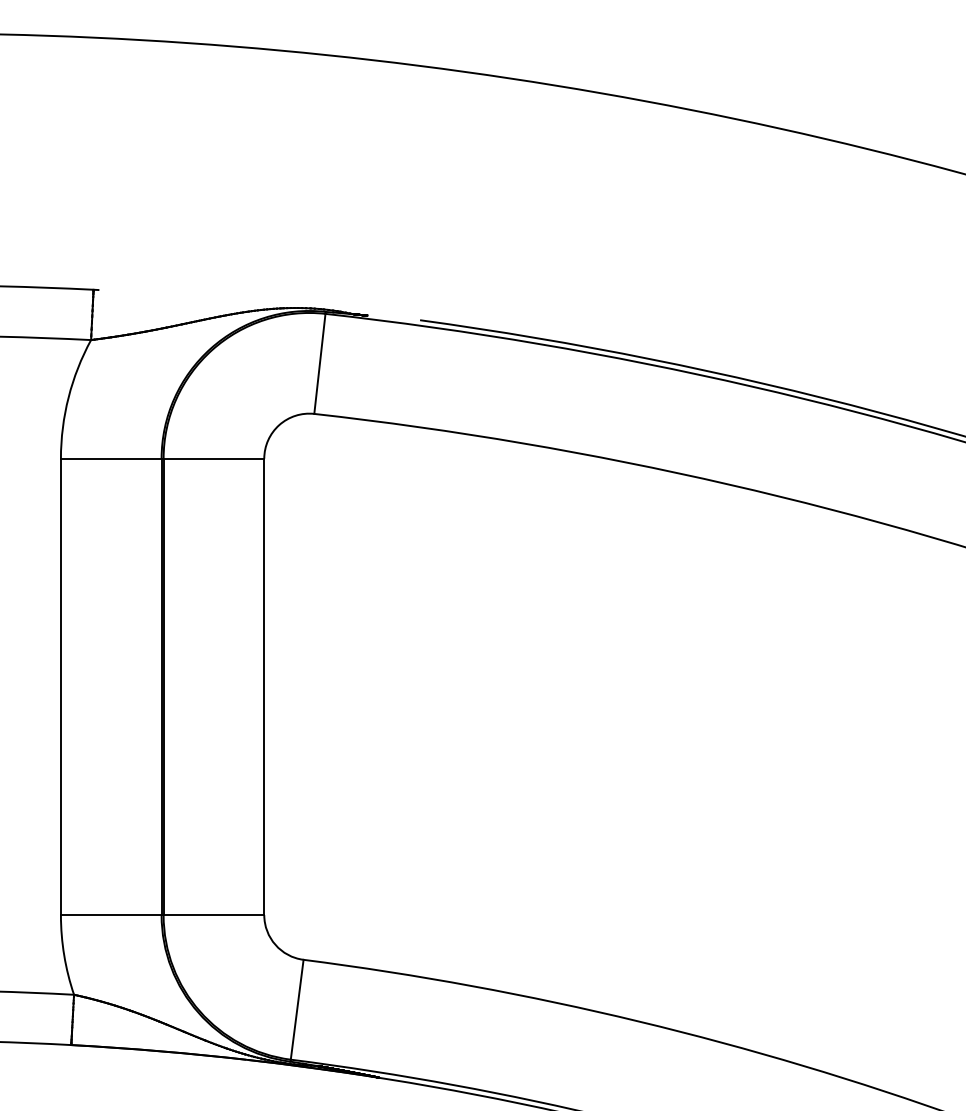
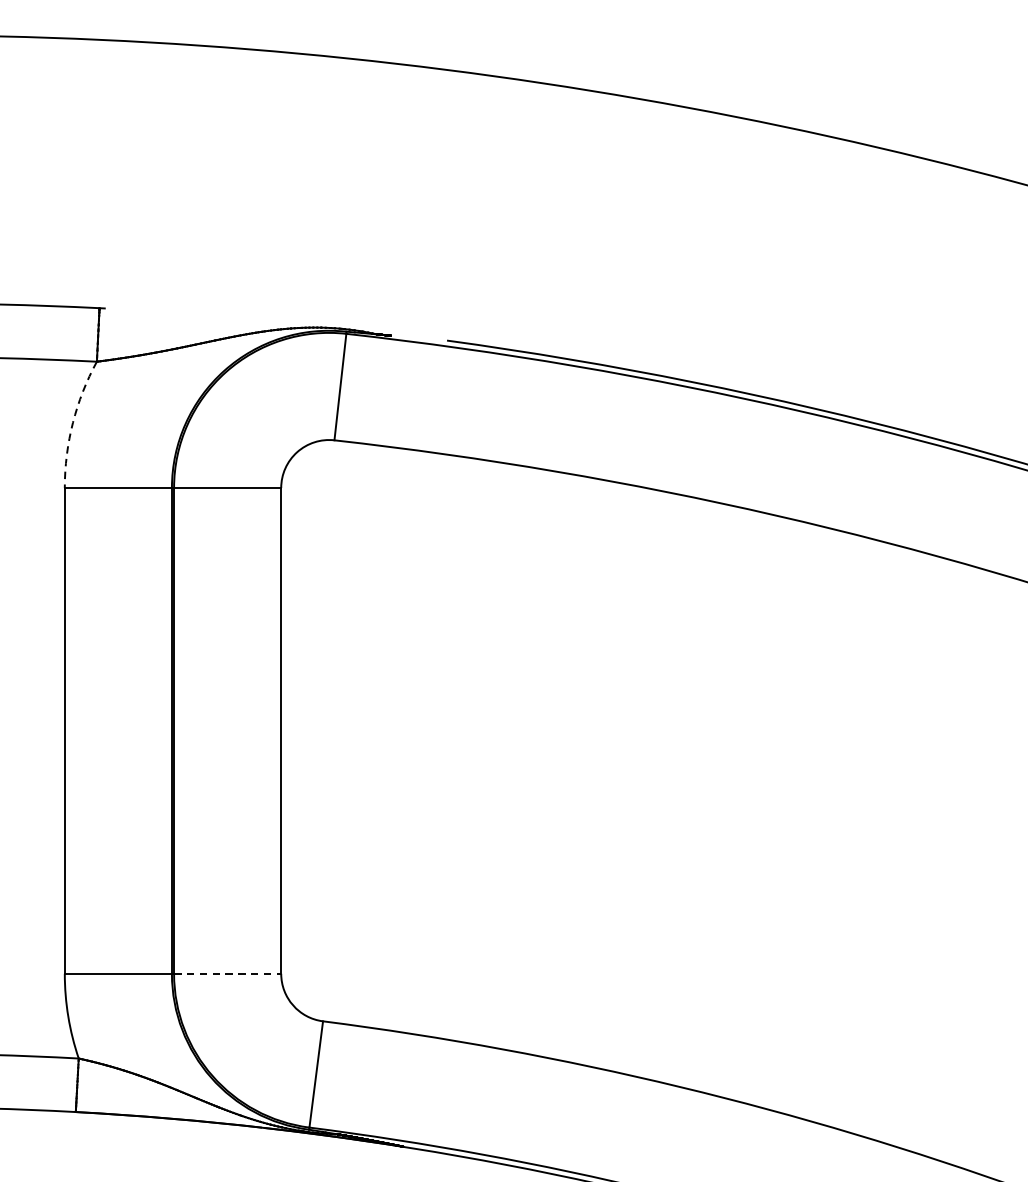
arc: (68, 397) -> (72, 422), solid -> dashed
line: (214, 915) -> (228, 974), solid -> dashed

